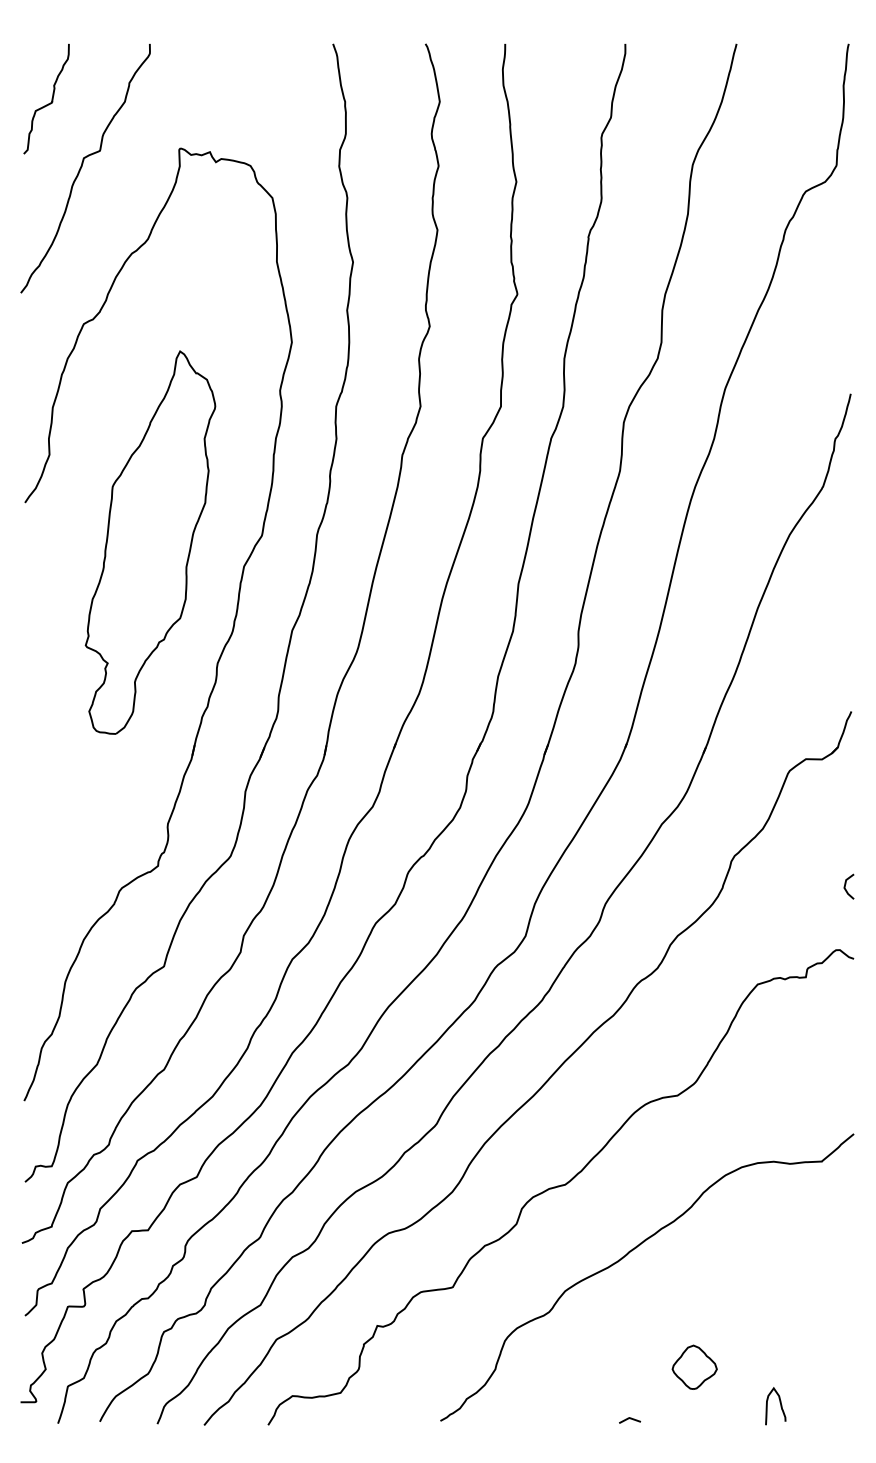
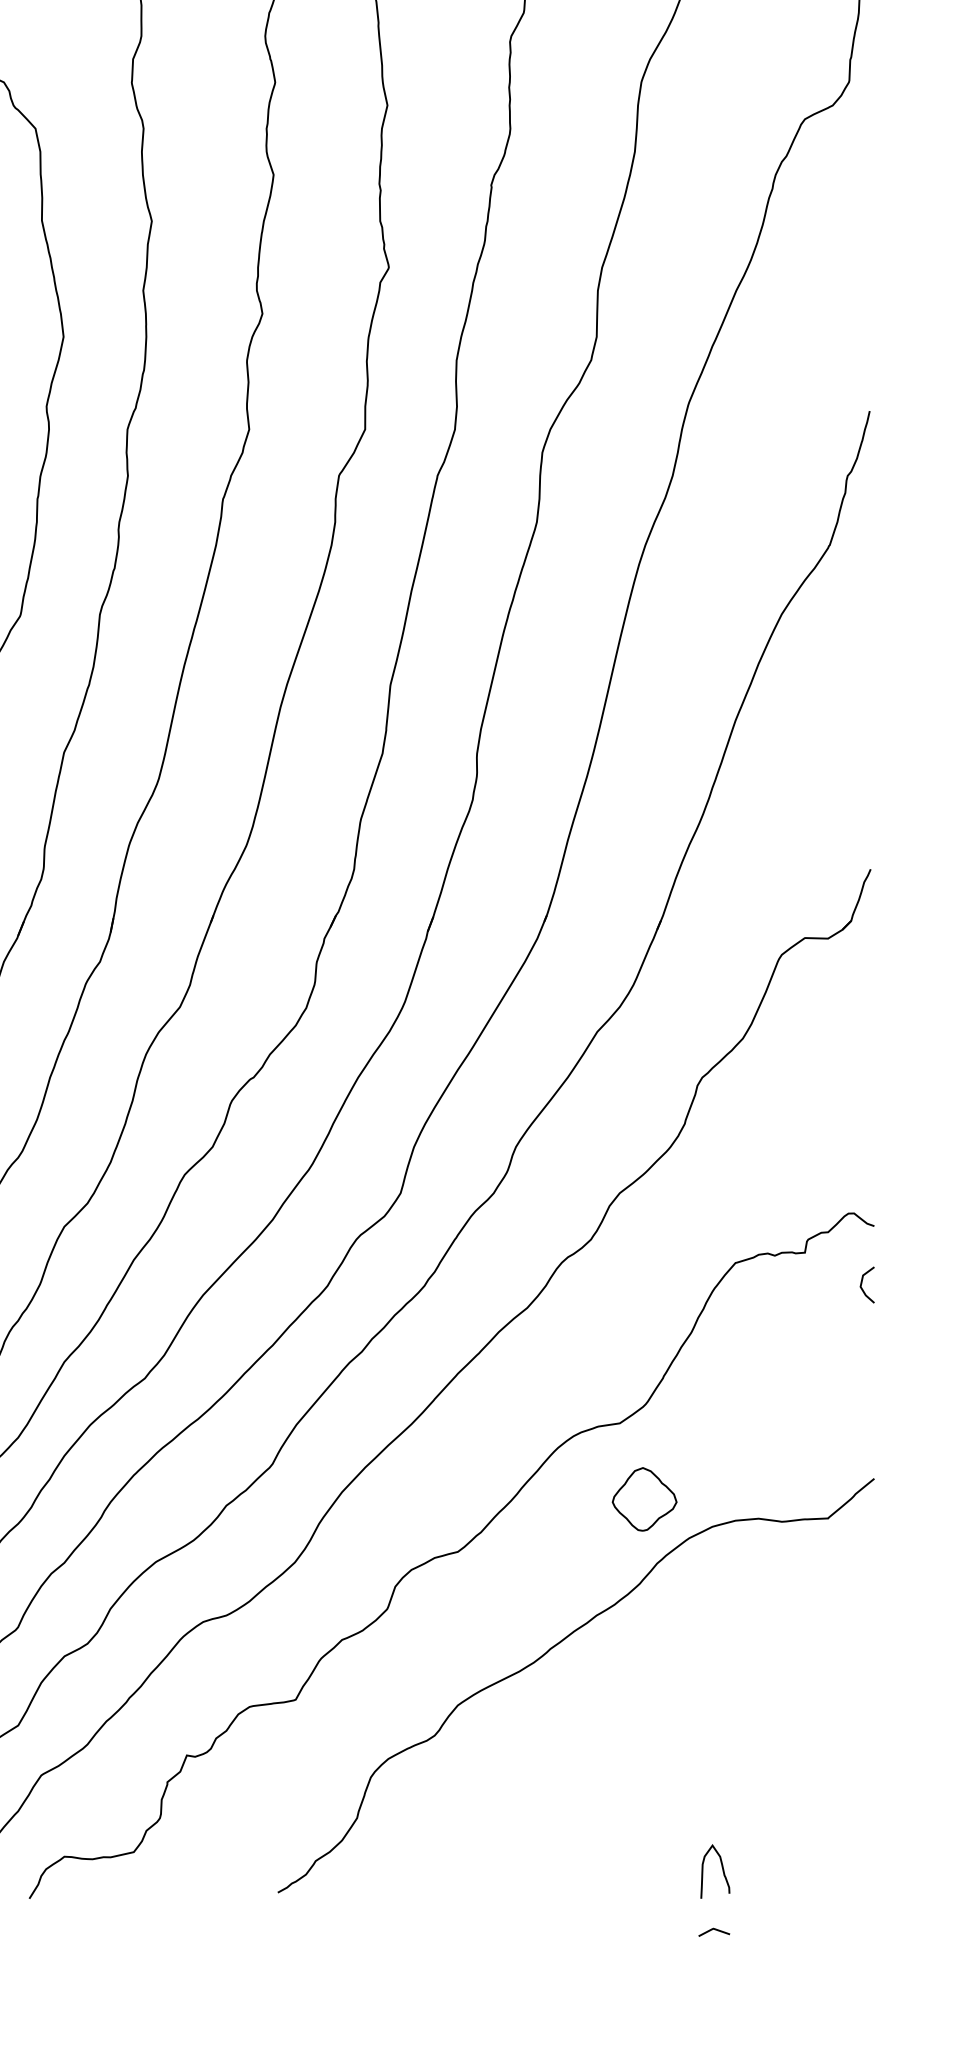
line: (846, 884) -> (863, 1281), moved
part: (694, 1366) -> (644, 1498), moved
curve: (780, 1406) -> (722, 1871), moved
line: (628, 1419) -> (712, 1930), moved

